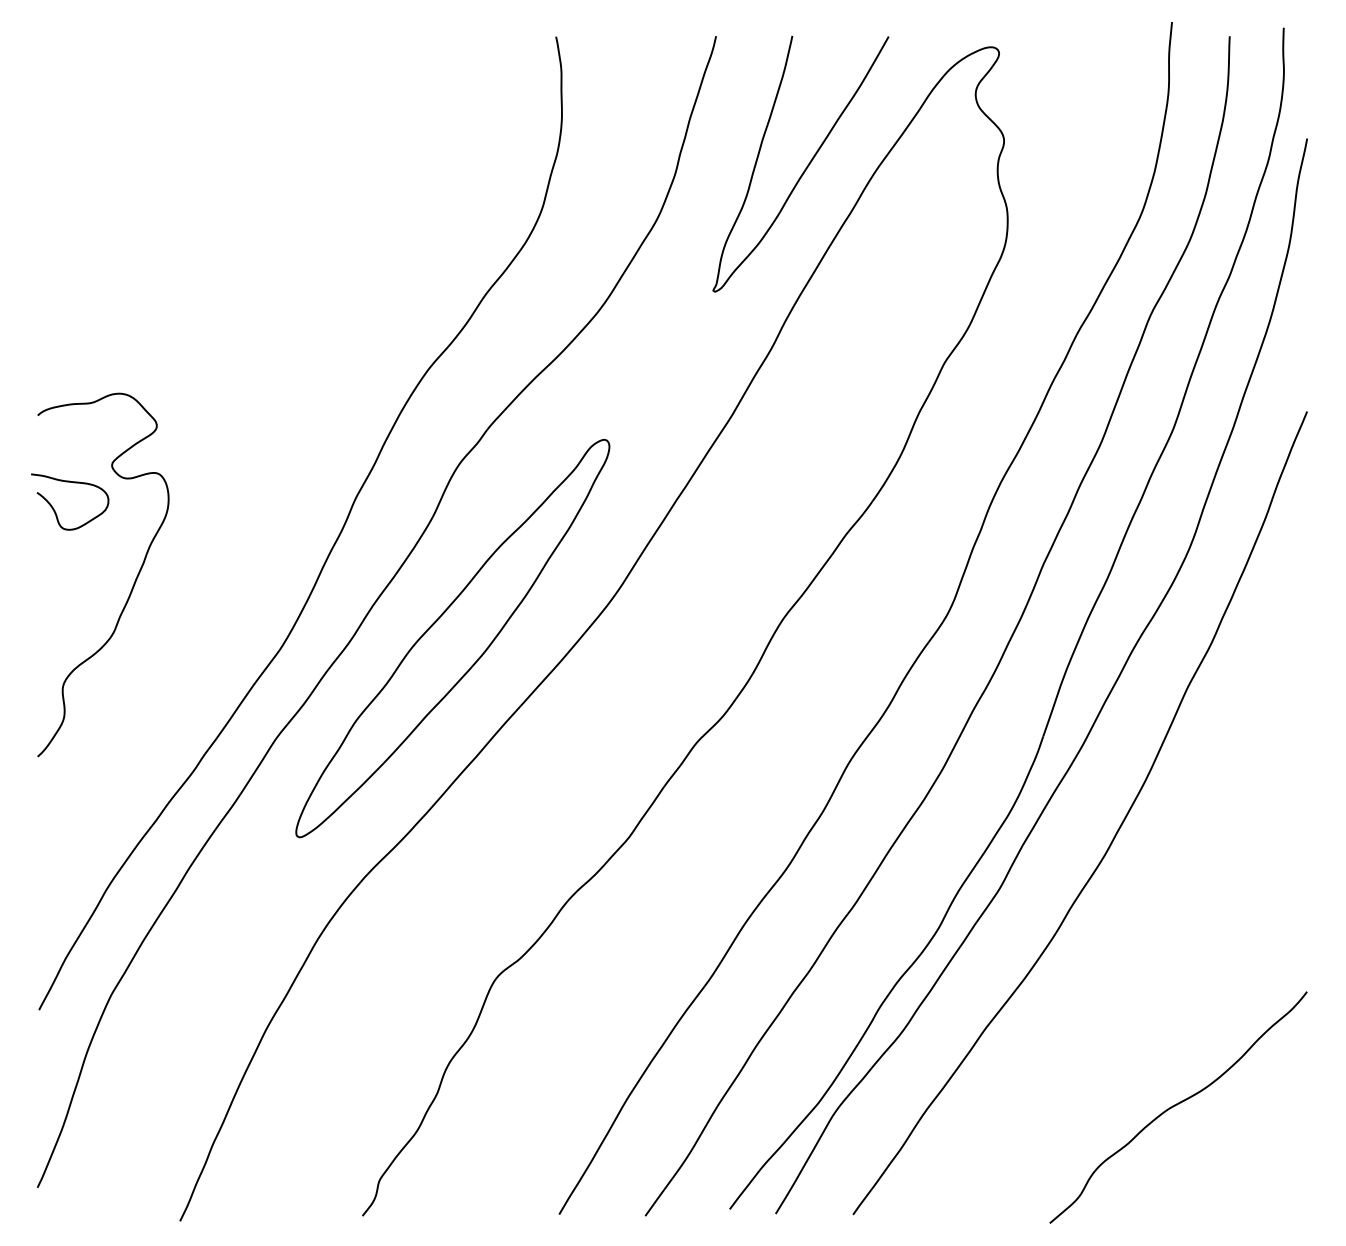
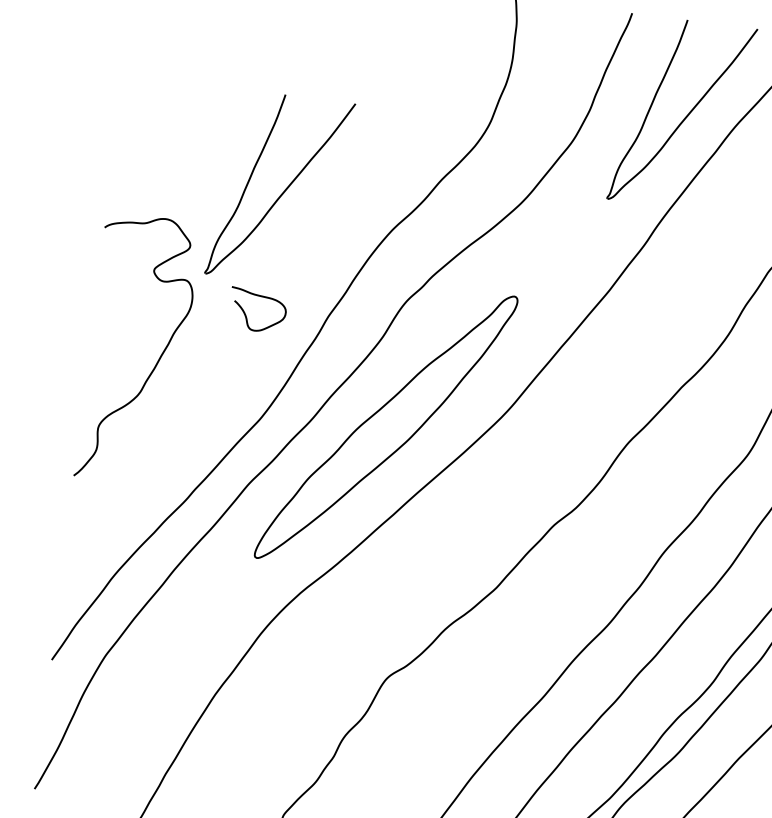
part: (274, 335) -> (284, 190), added
curve: (55, 510) -> (246, 315), moved

